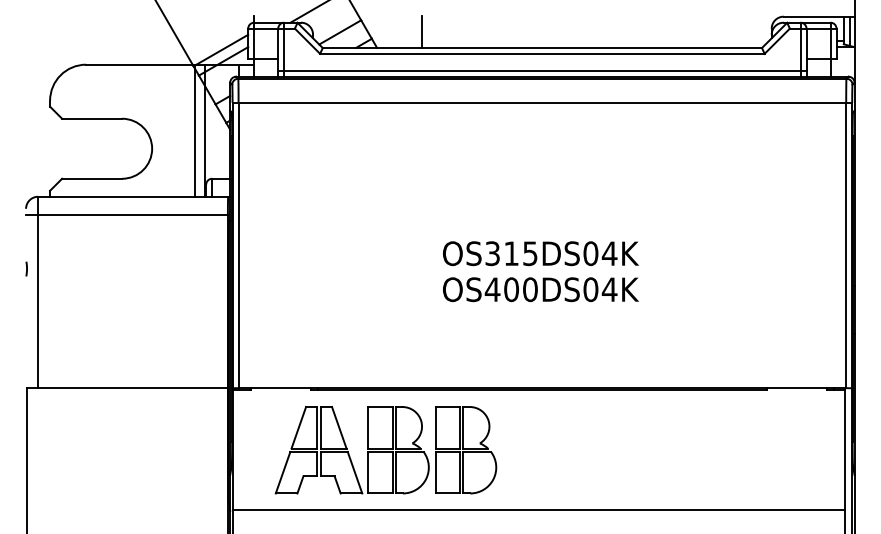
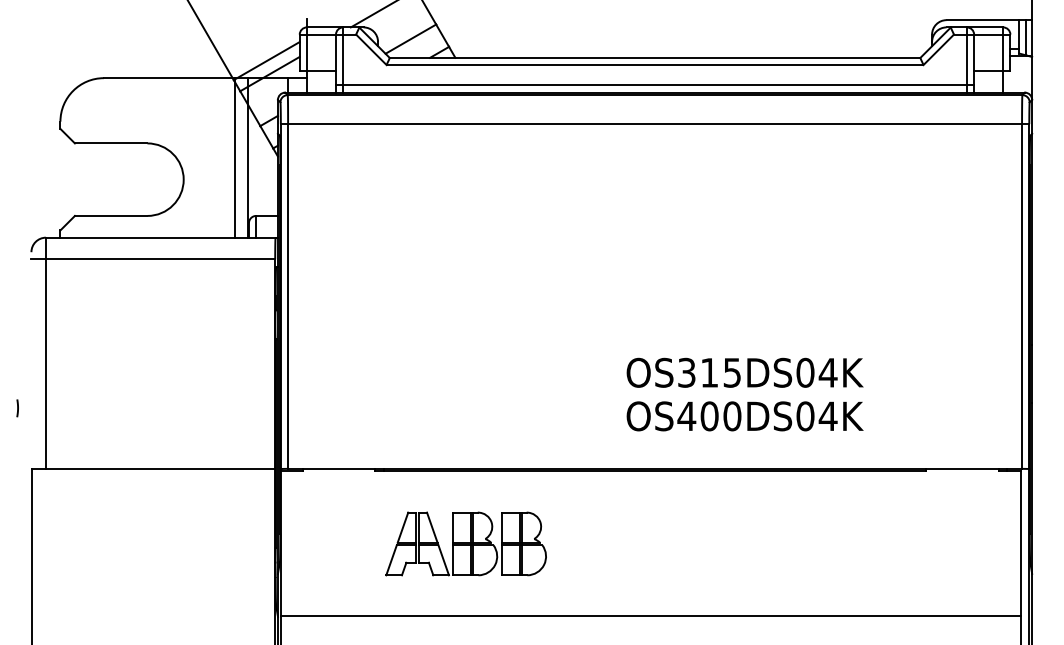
line: (422, 31) -> (510, 38), removed
line: (26, 268) -> (17, 407), moved
text: (540, 271) -> (744, 394), moved
part: (385, 450) -> (465, 544), size x0.6

